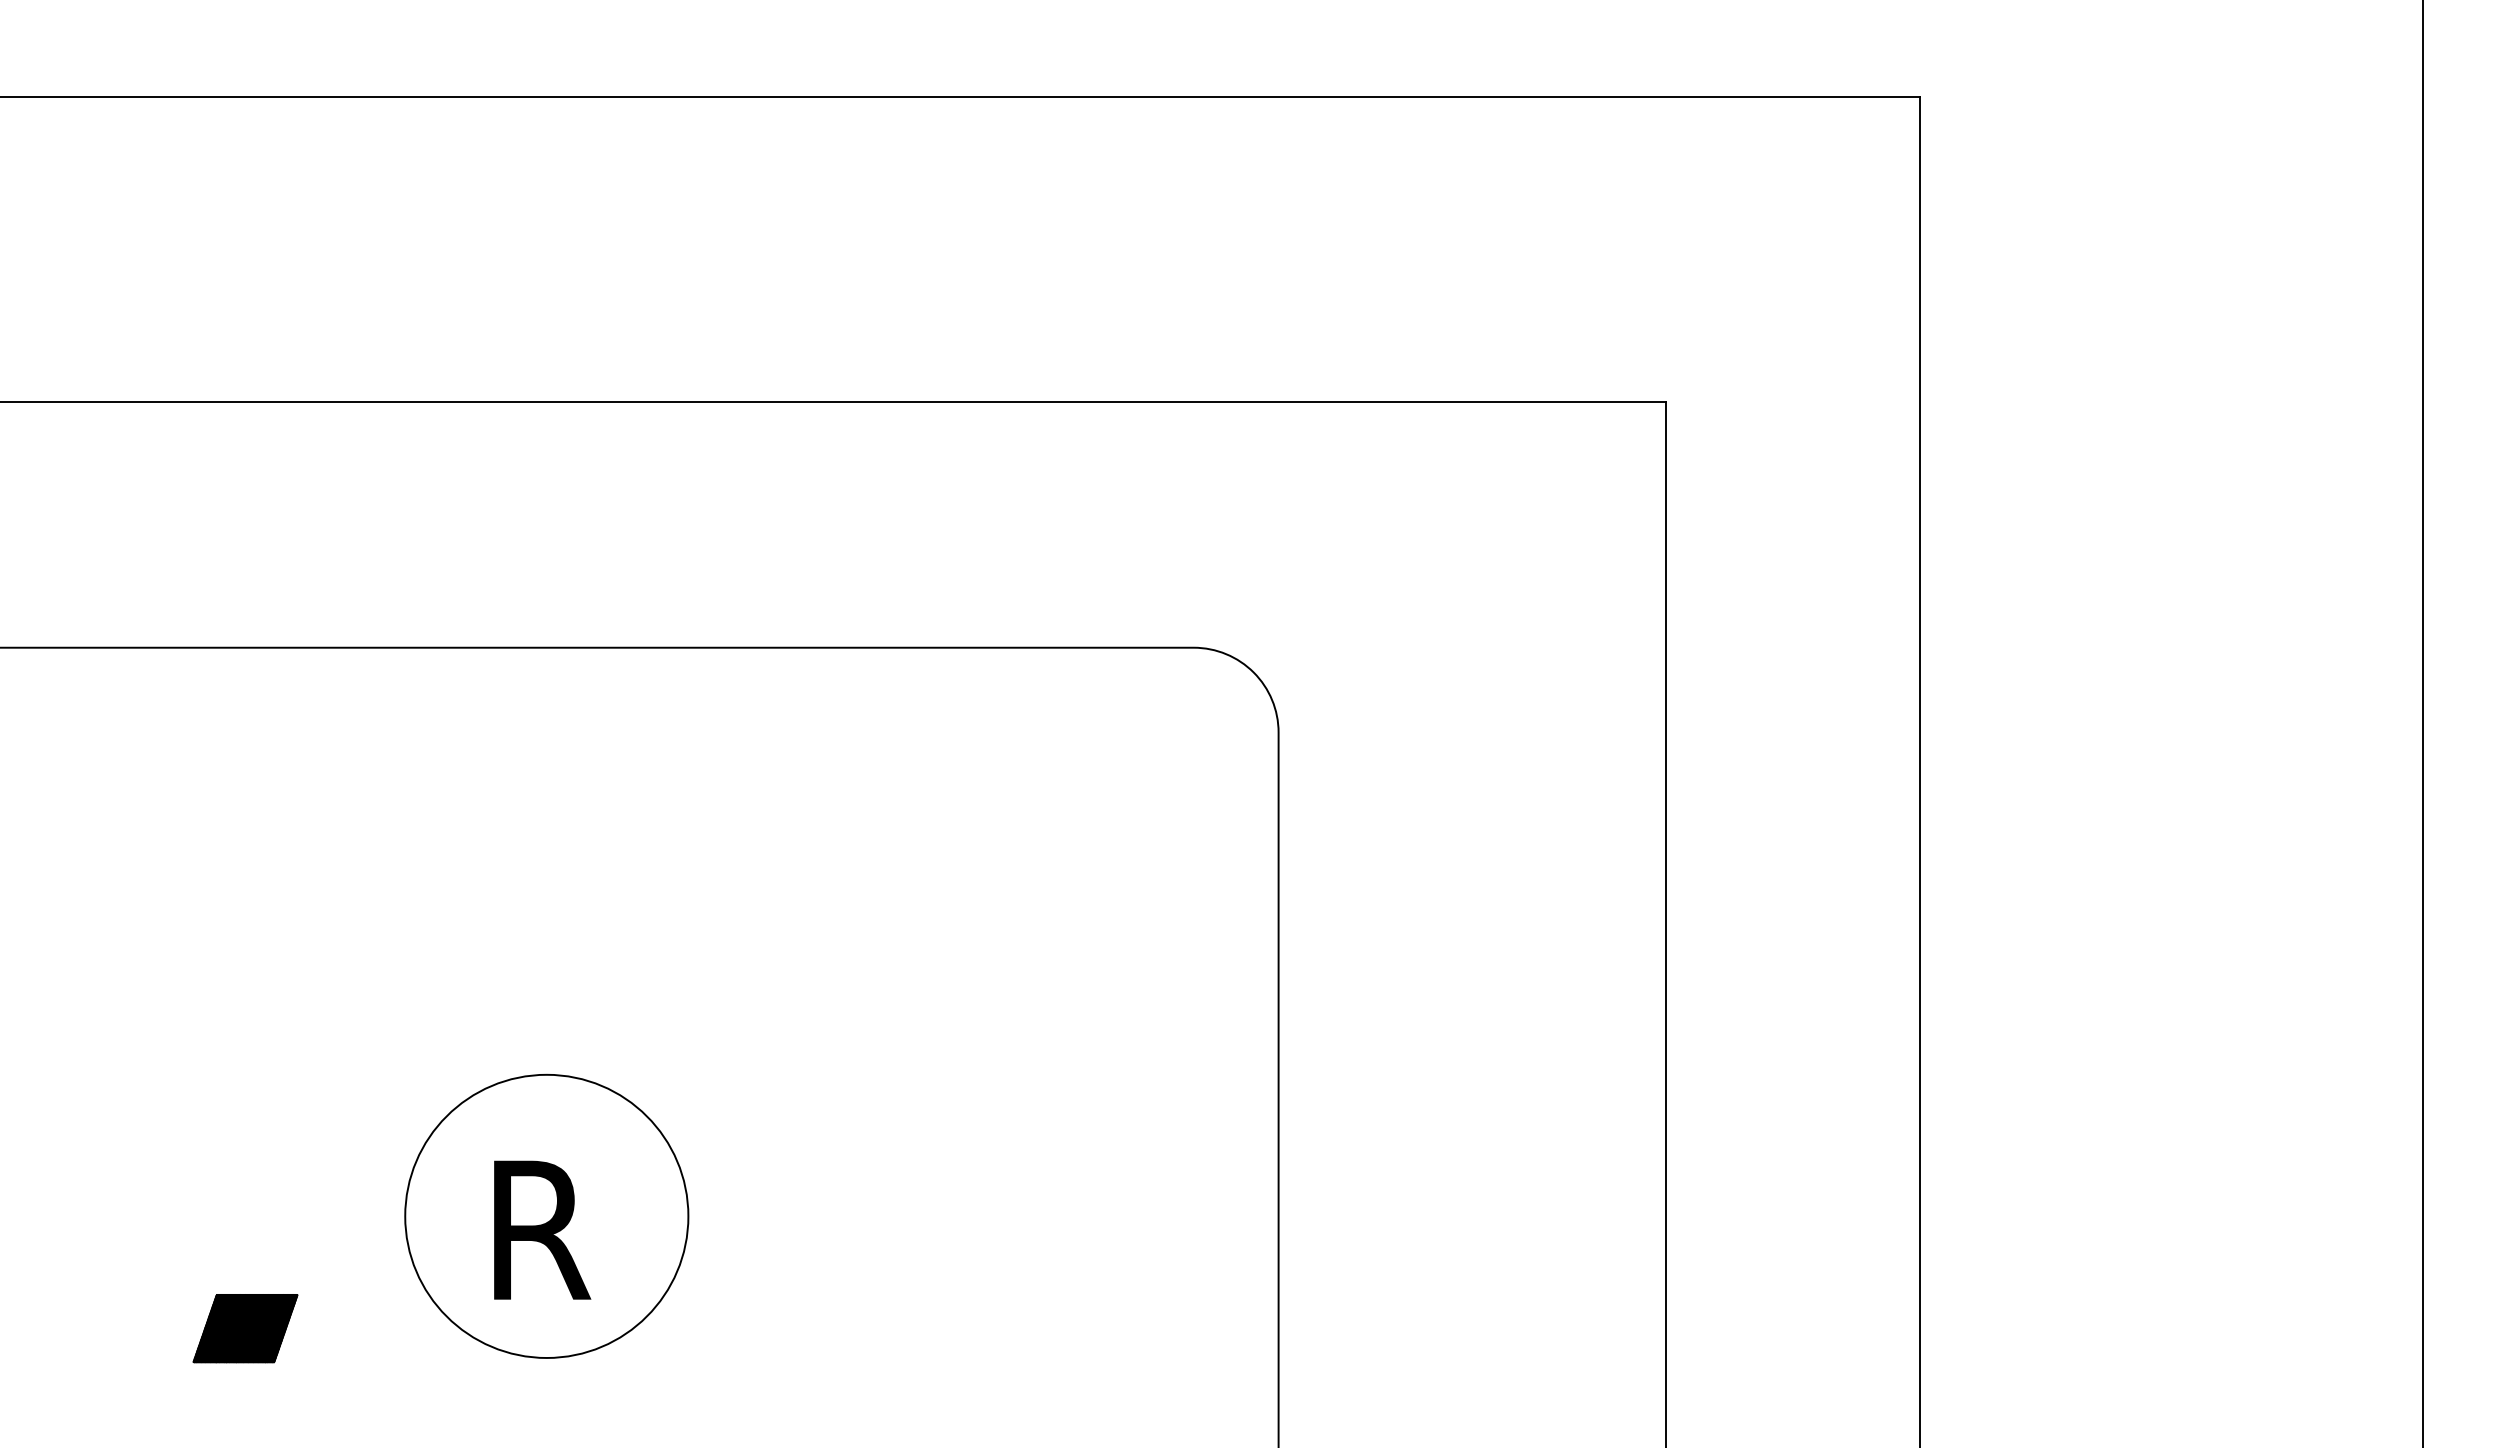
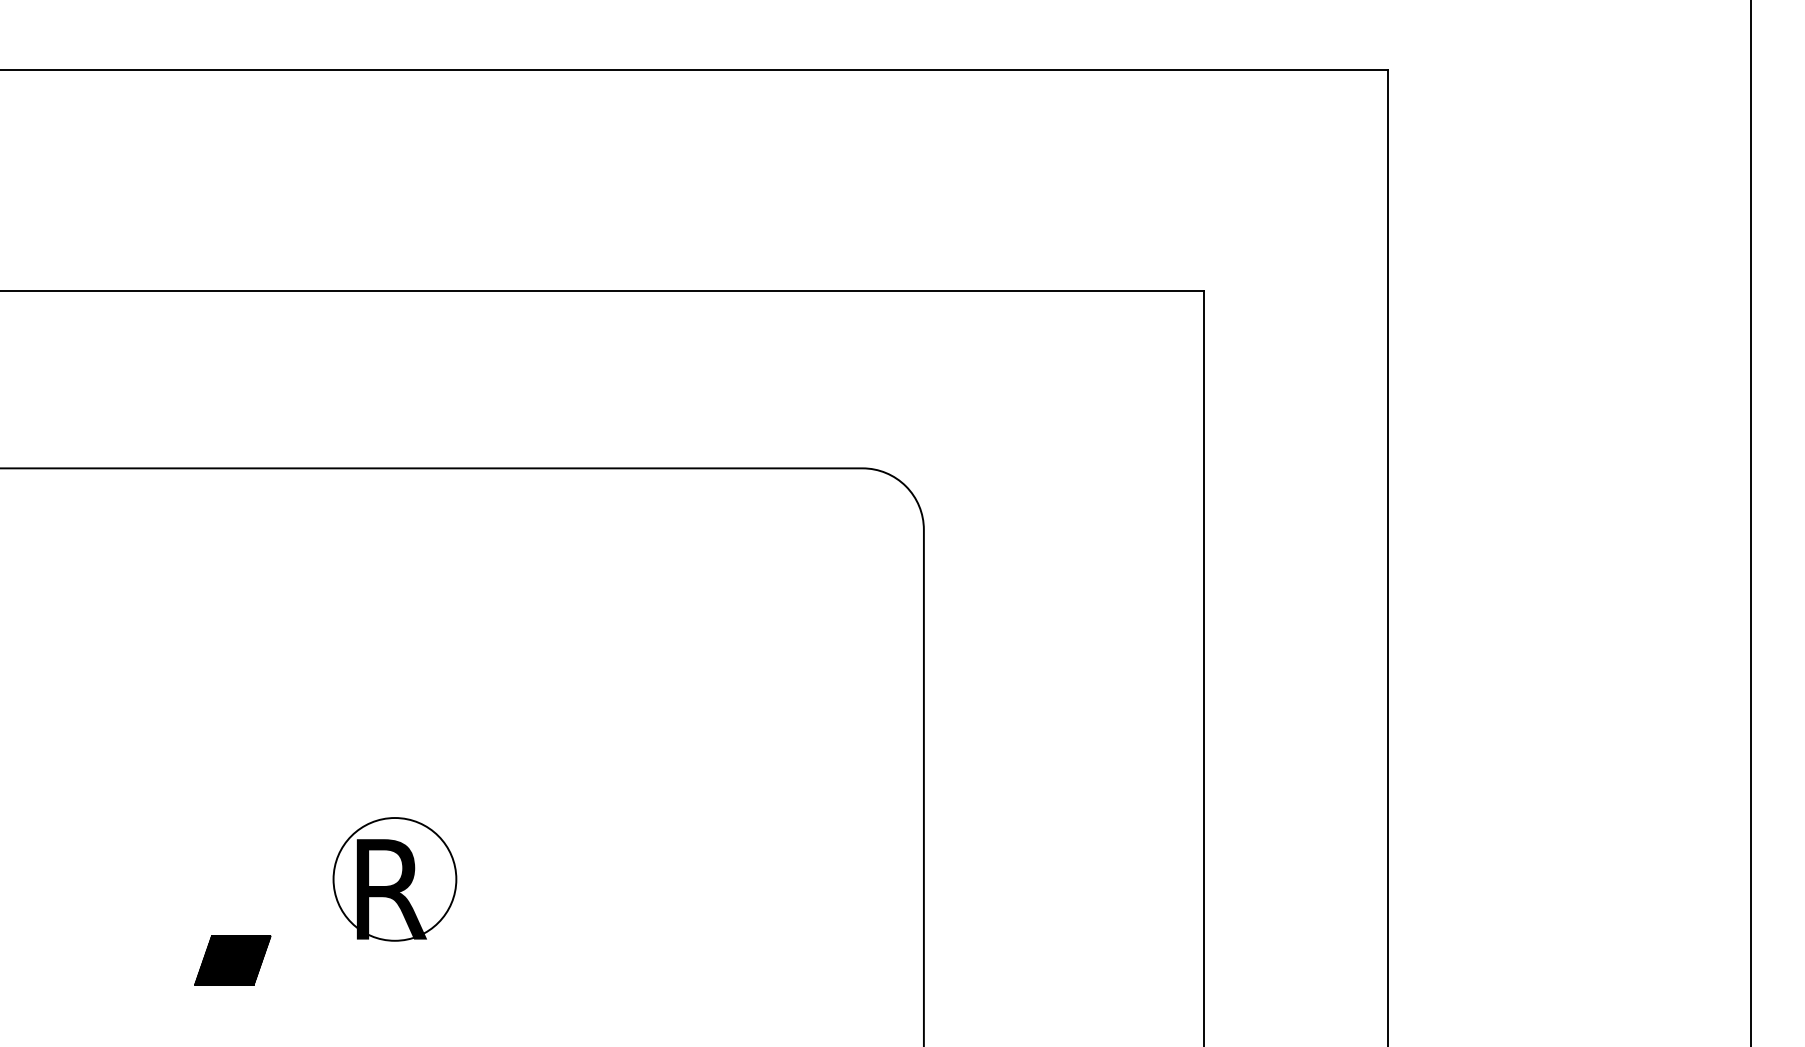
circle: (546, 1215) -> (394, 878), size x0.6
part: (245, 1328) -> (232, 960), moved

